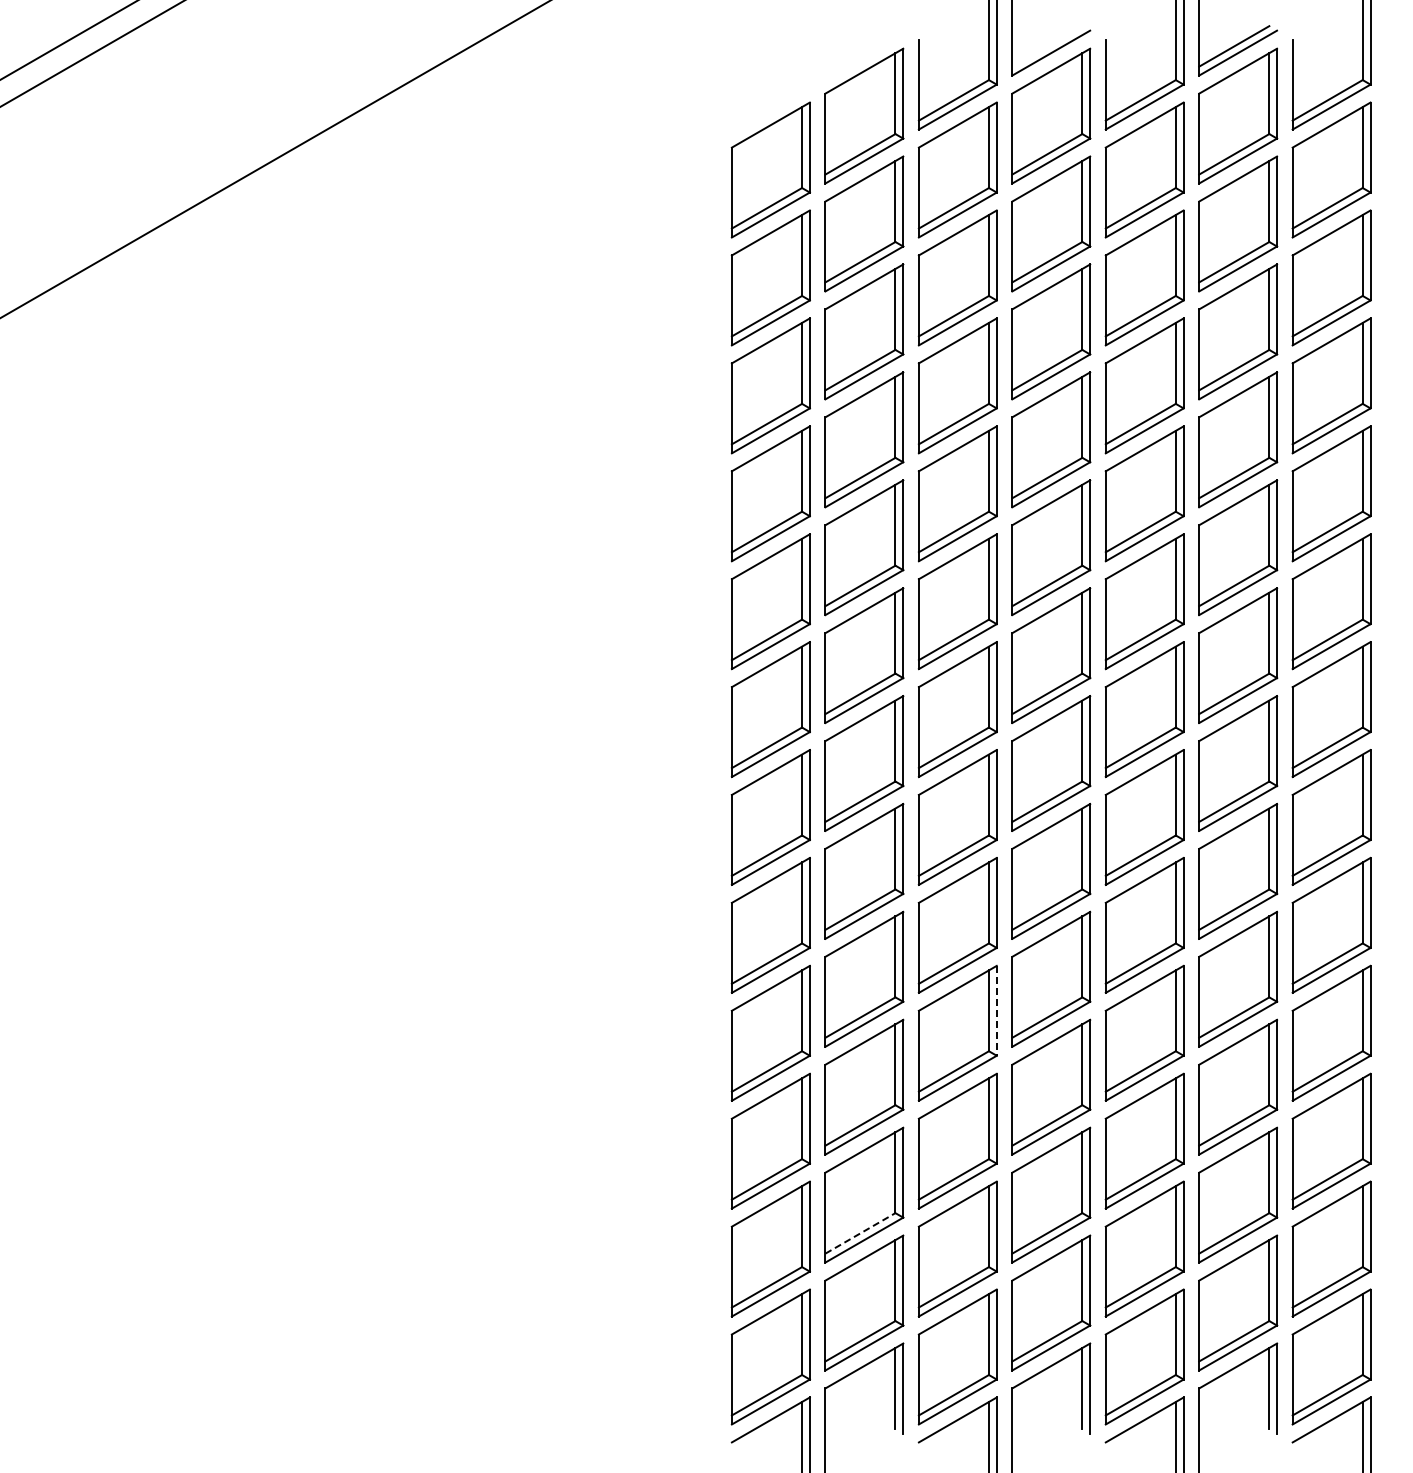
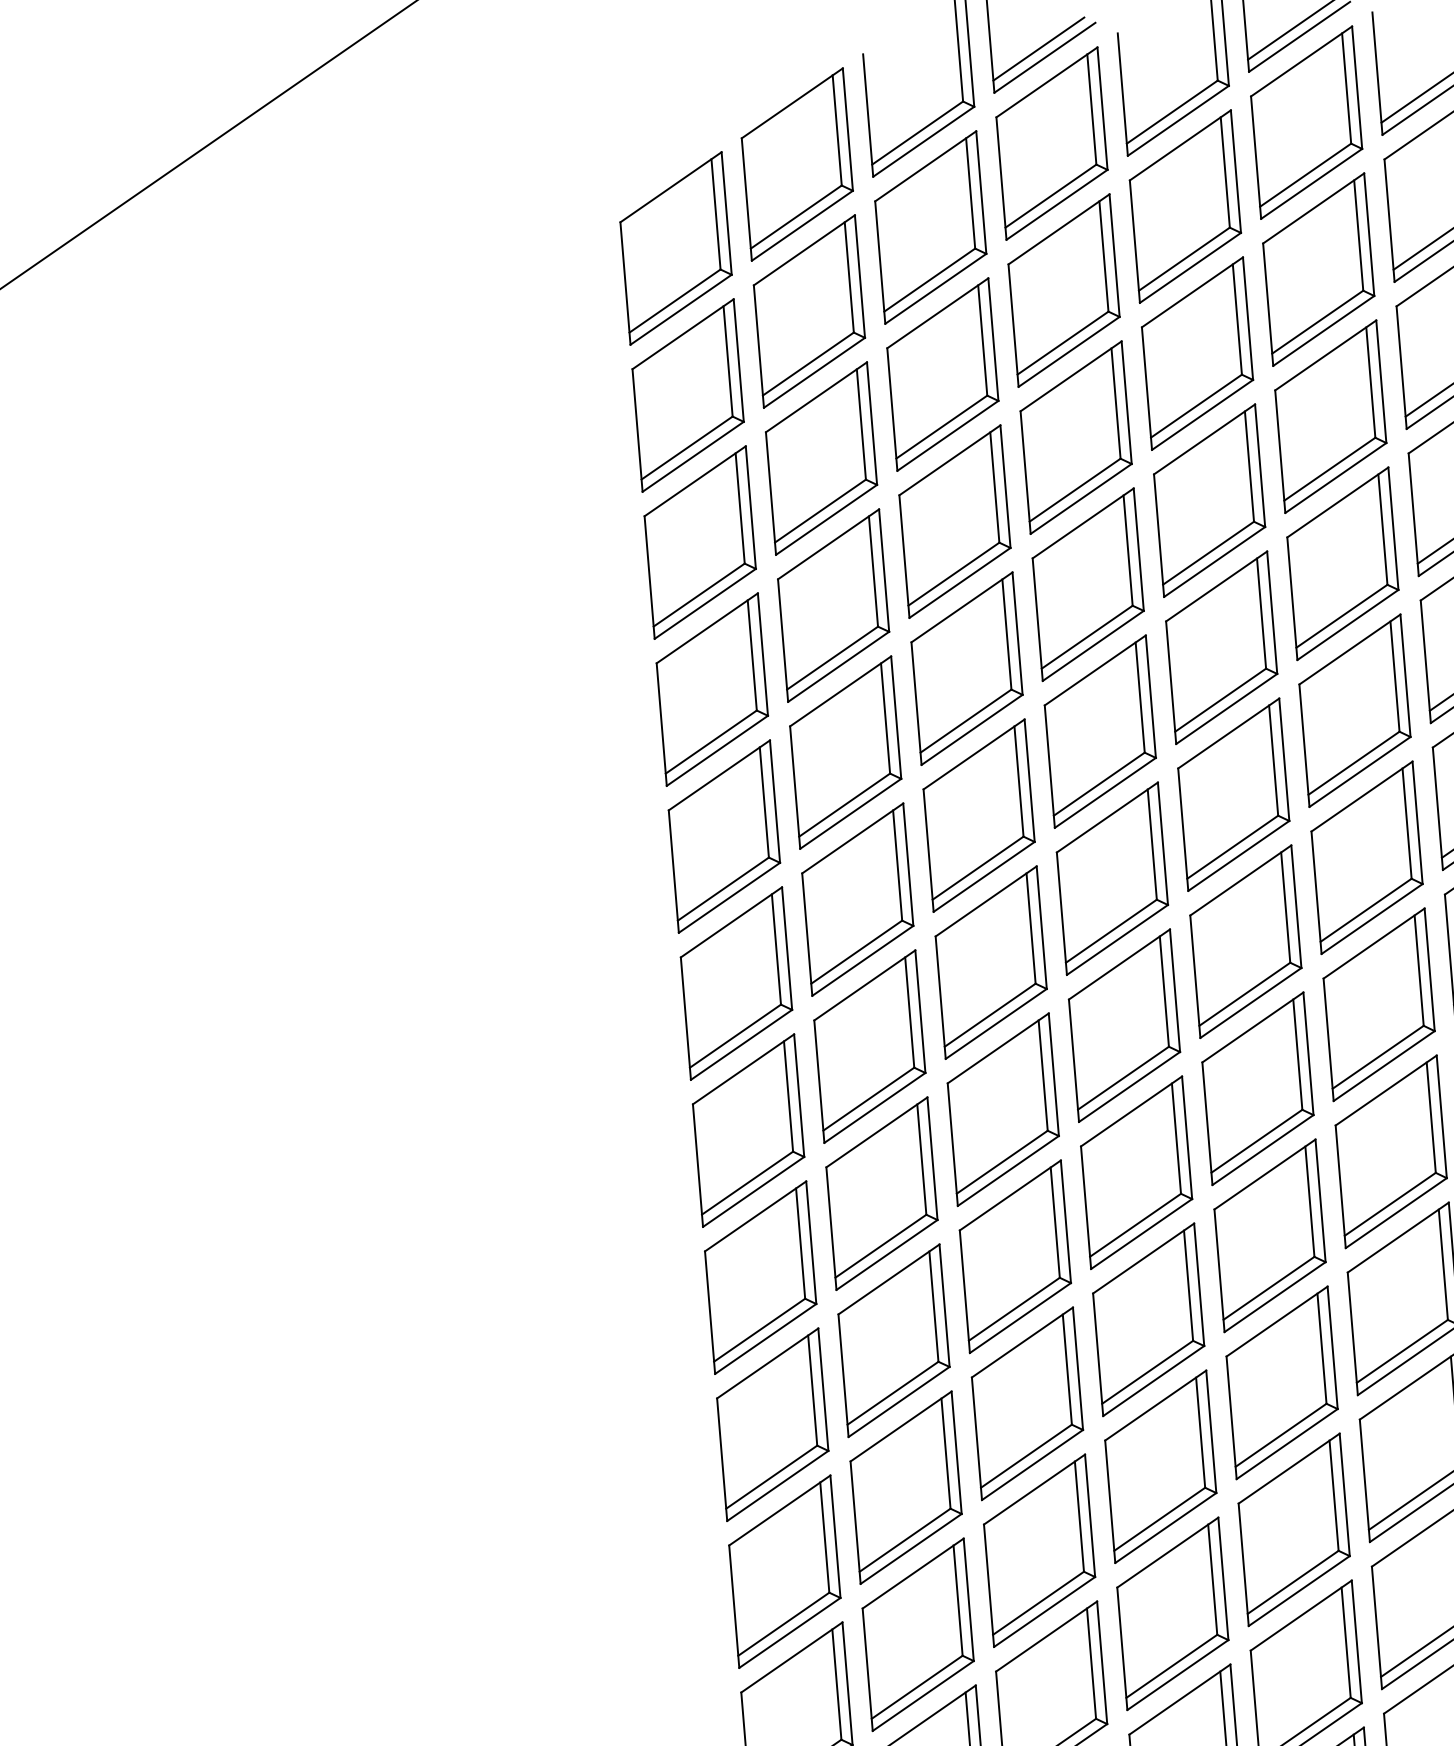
line: (1047, 46) -> (1039, 49), added
line: (996, 1010) -> (1077, 1368), dashed -> solid
line: (860, 1233) -> (917, 1687), dashed -> solid

